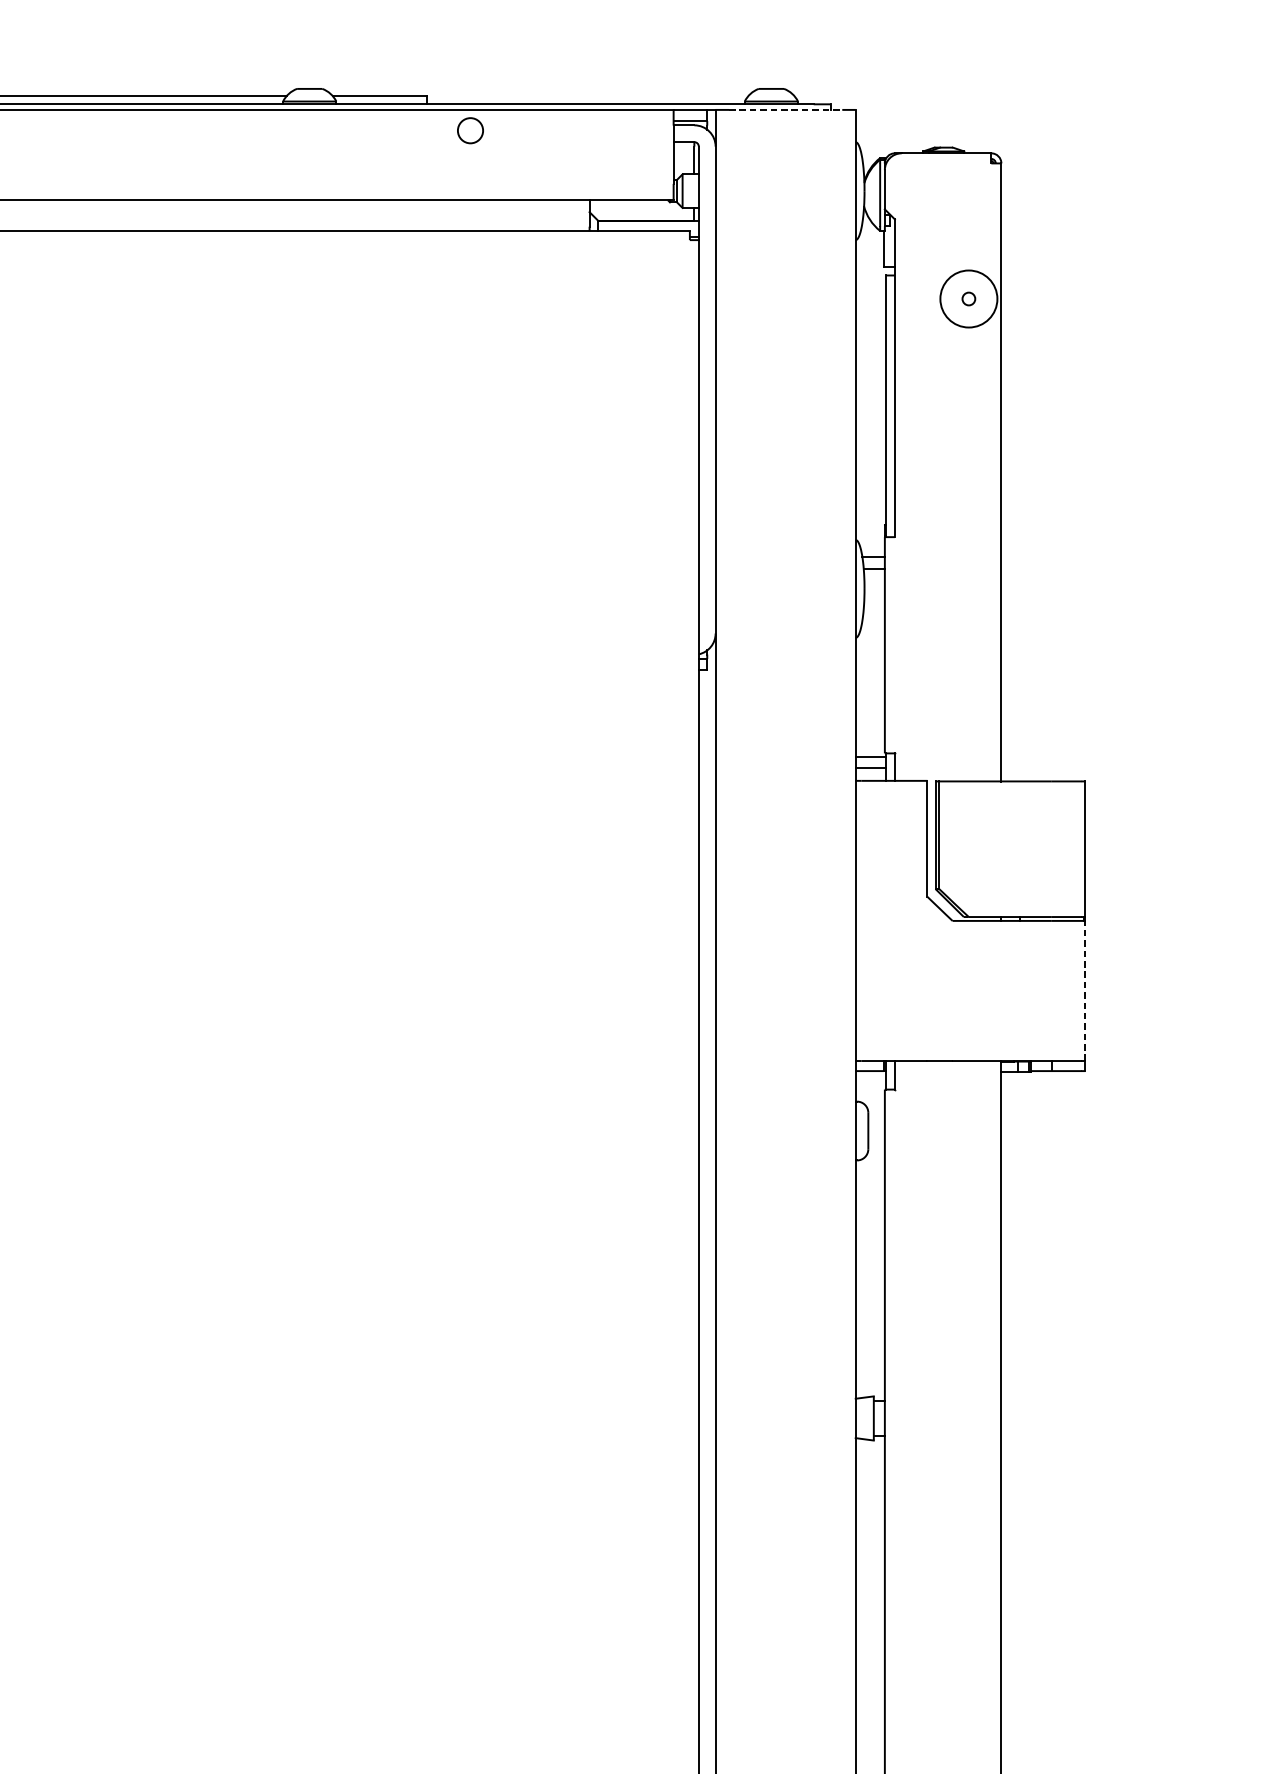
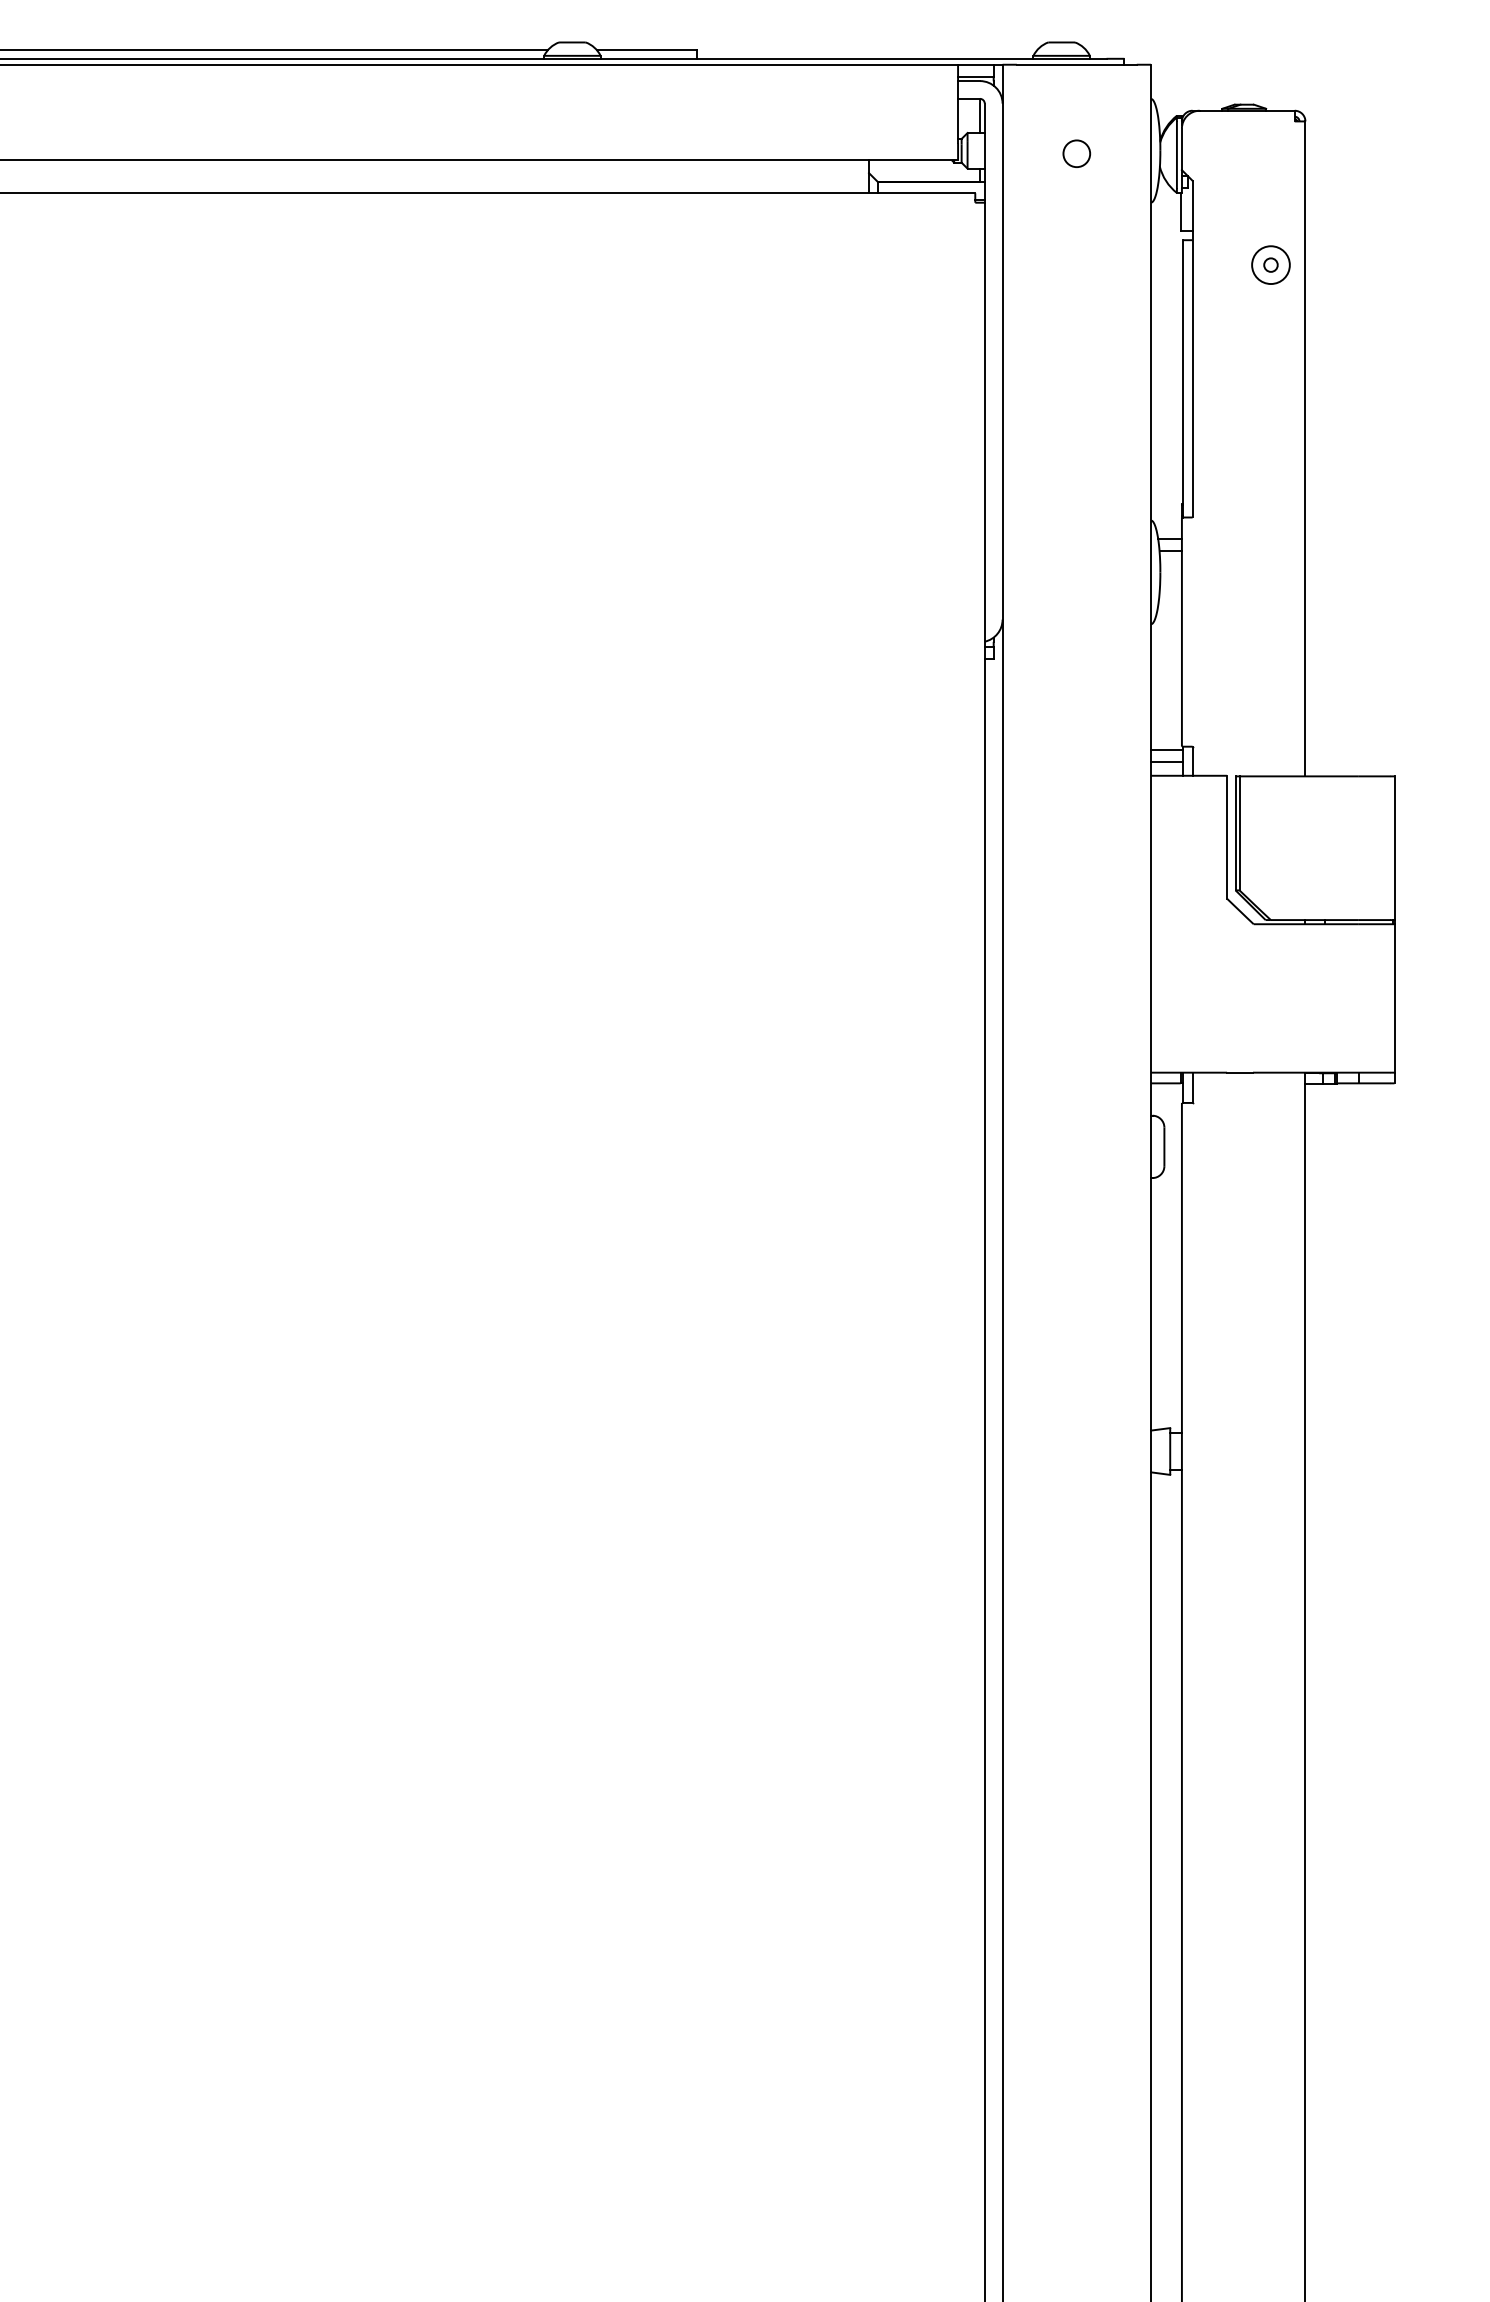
line: (785, 109) -> (1076, 64), dashed -> solid
circle: (470, 130) -> (1076, 153), moved
circle: (968, 299) -> (1270, 265), size x0.62
line: (1085, 990) -> (1394, 997), dashed -> solid

